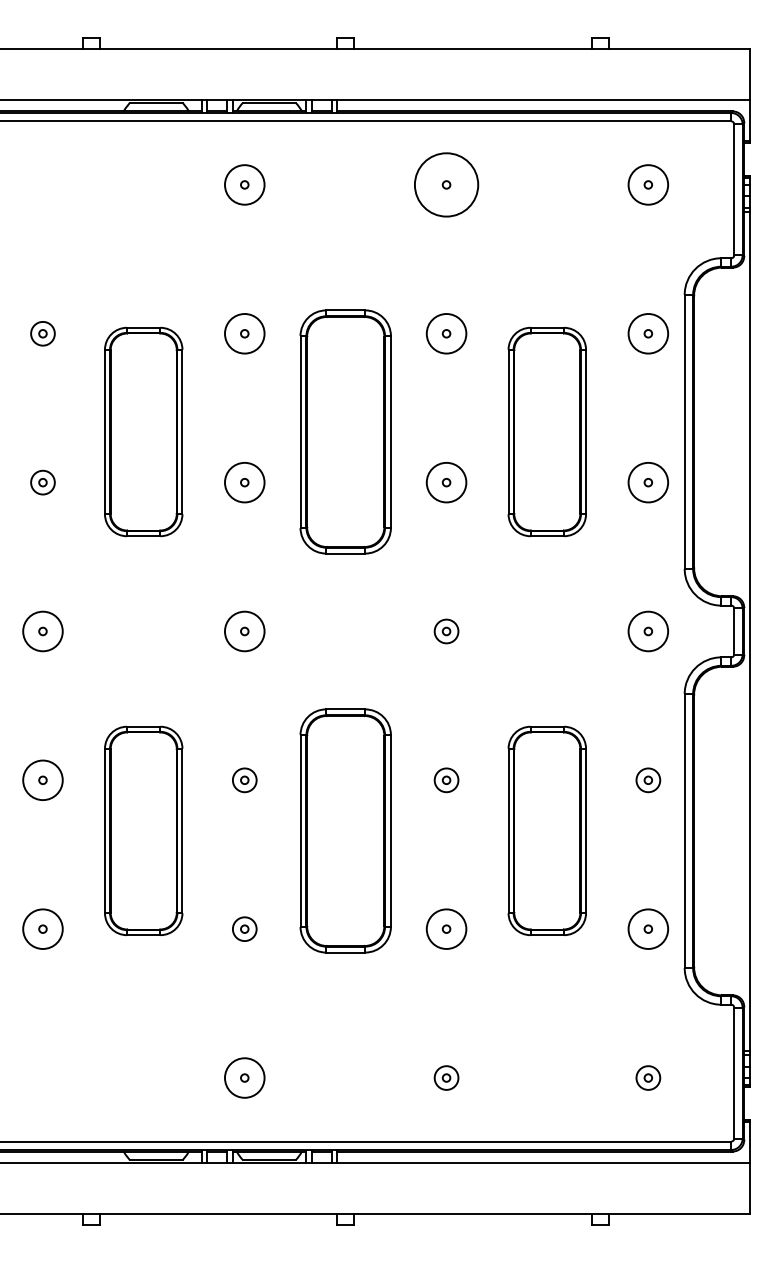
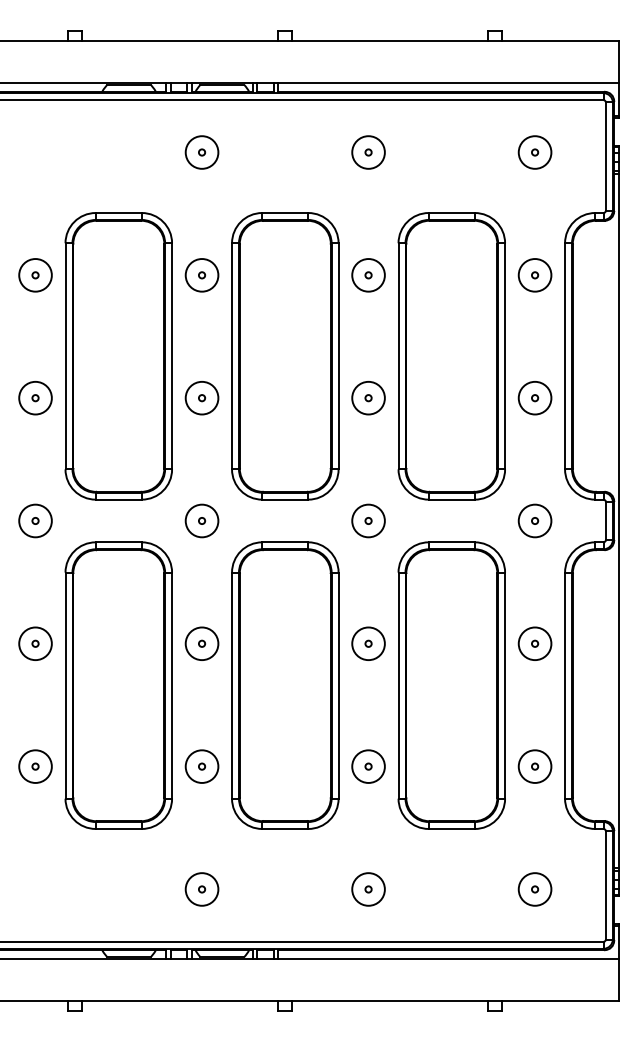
circle: (446, 184) -> (368, 152), size x0.62
circle: (42, 333) -> (35, 275), size x1.67
part: (143, 432) -> (118, 356), size x1.67
part: (345, 432) -> (285, 356), size x1.43
part: (547, 432) -> (451, 356), size x1.67
circle: (42, 481) -> (35, 397), size x1.67
circle: (446, 630) -> (368, 520), size x1.67
circle: (244, 779) -> (201, 643), size x1.67
circle: (446, 779) -> (368, 643), size x1.67
circle: (647, 779) -> (534, 643), size x1.67
part: (143, 830) -> (118, 685), size x1.67
part: (345, 830) -> (285, 685), size x1.43
part: (547, 830) -> (451, 685), size x1.67
circle: (244, 929) -> (201, 766), size x1.67
circle: (446, 1078) -> (368, 889), size x1.67
circle: (647, 1078) -> (534, 889), size x1.67

